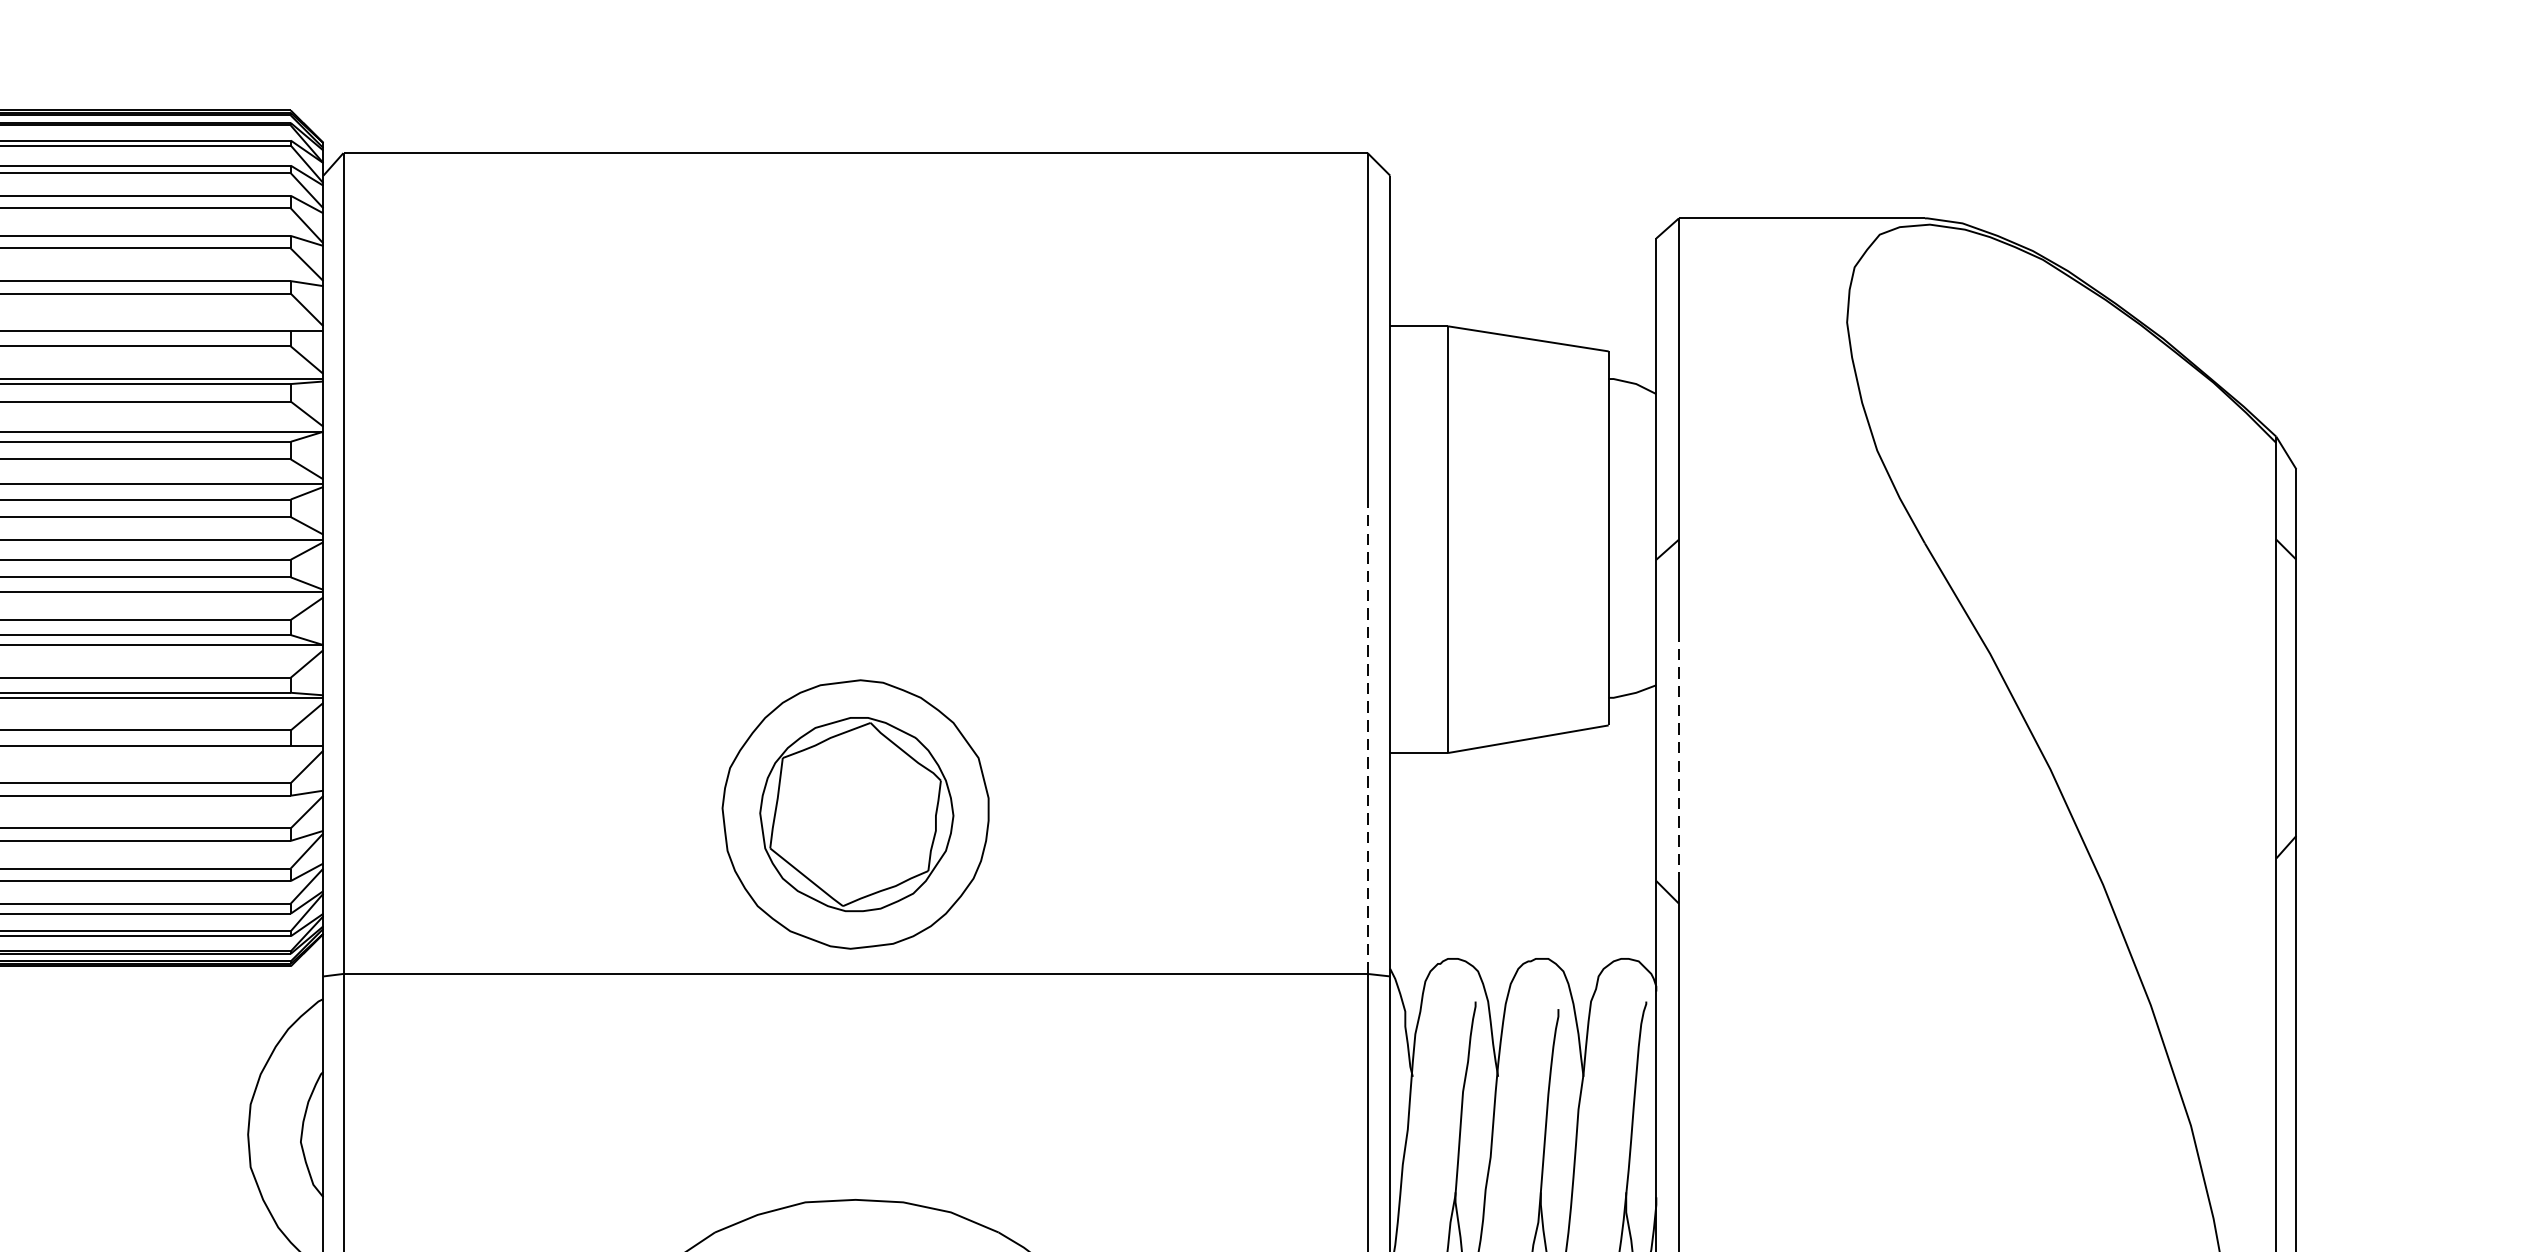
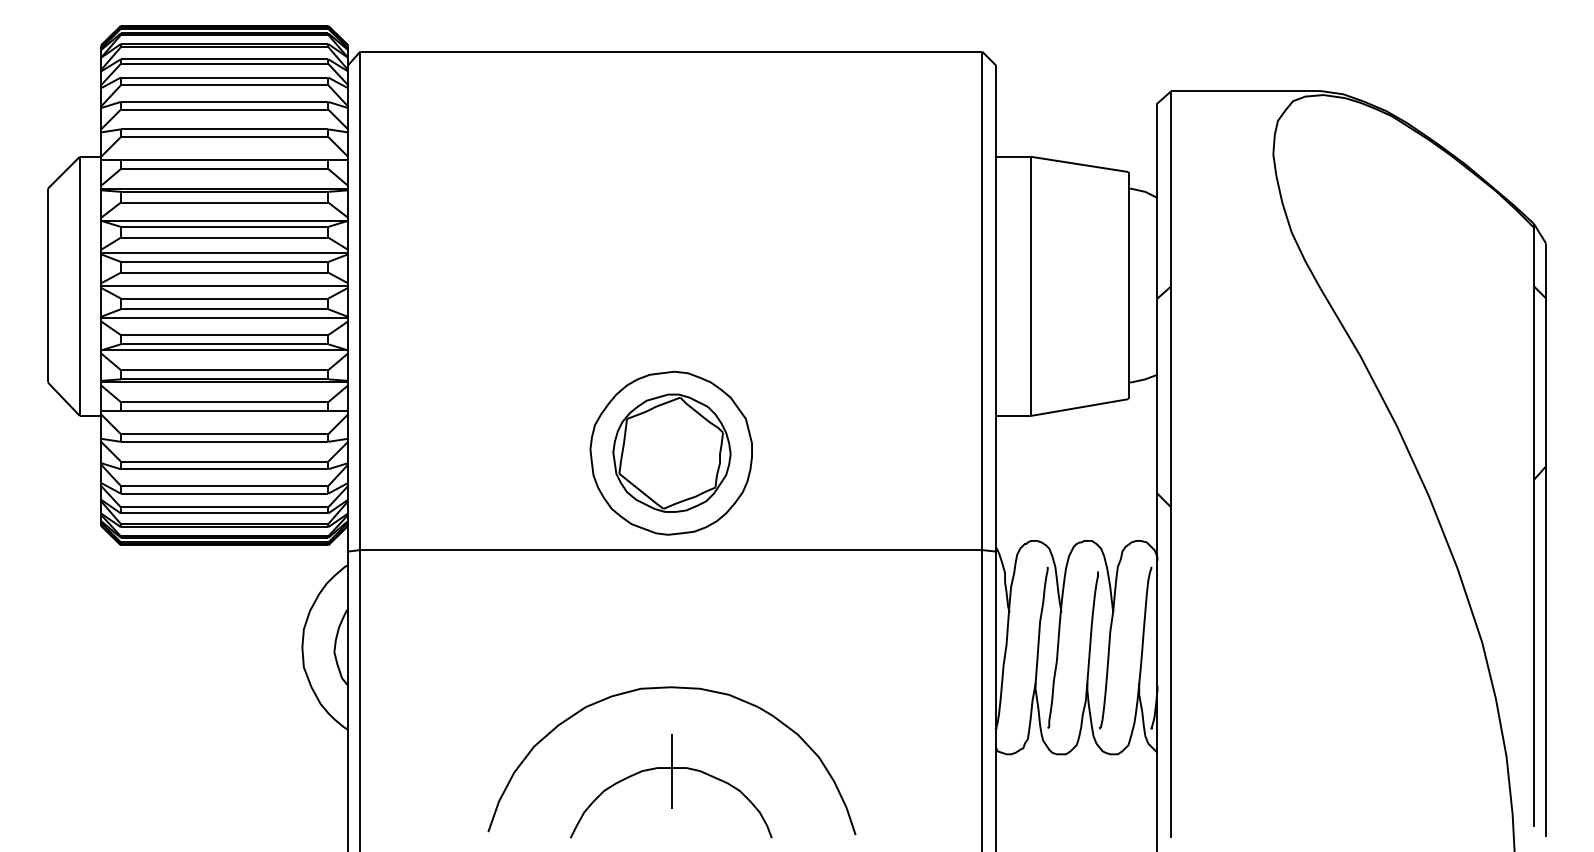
line: (1368, 735) -> (982, 405), dashed -> solid
line: (1679, 752) -> (1171, 415), dashed -> solid

